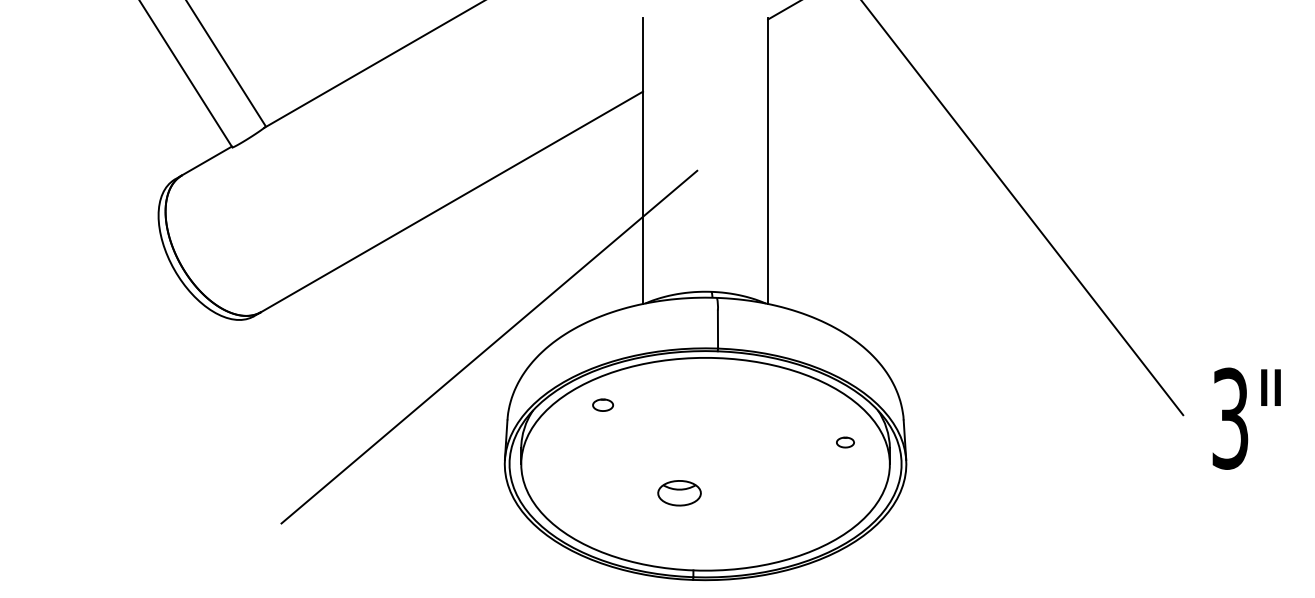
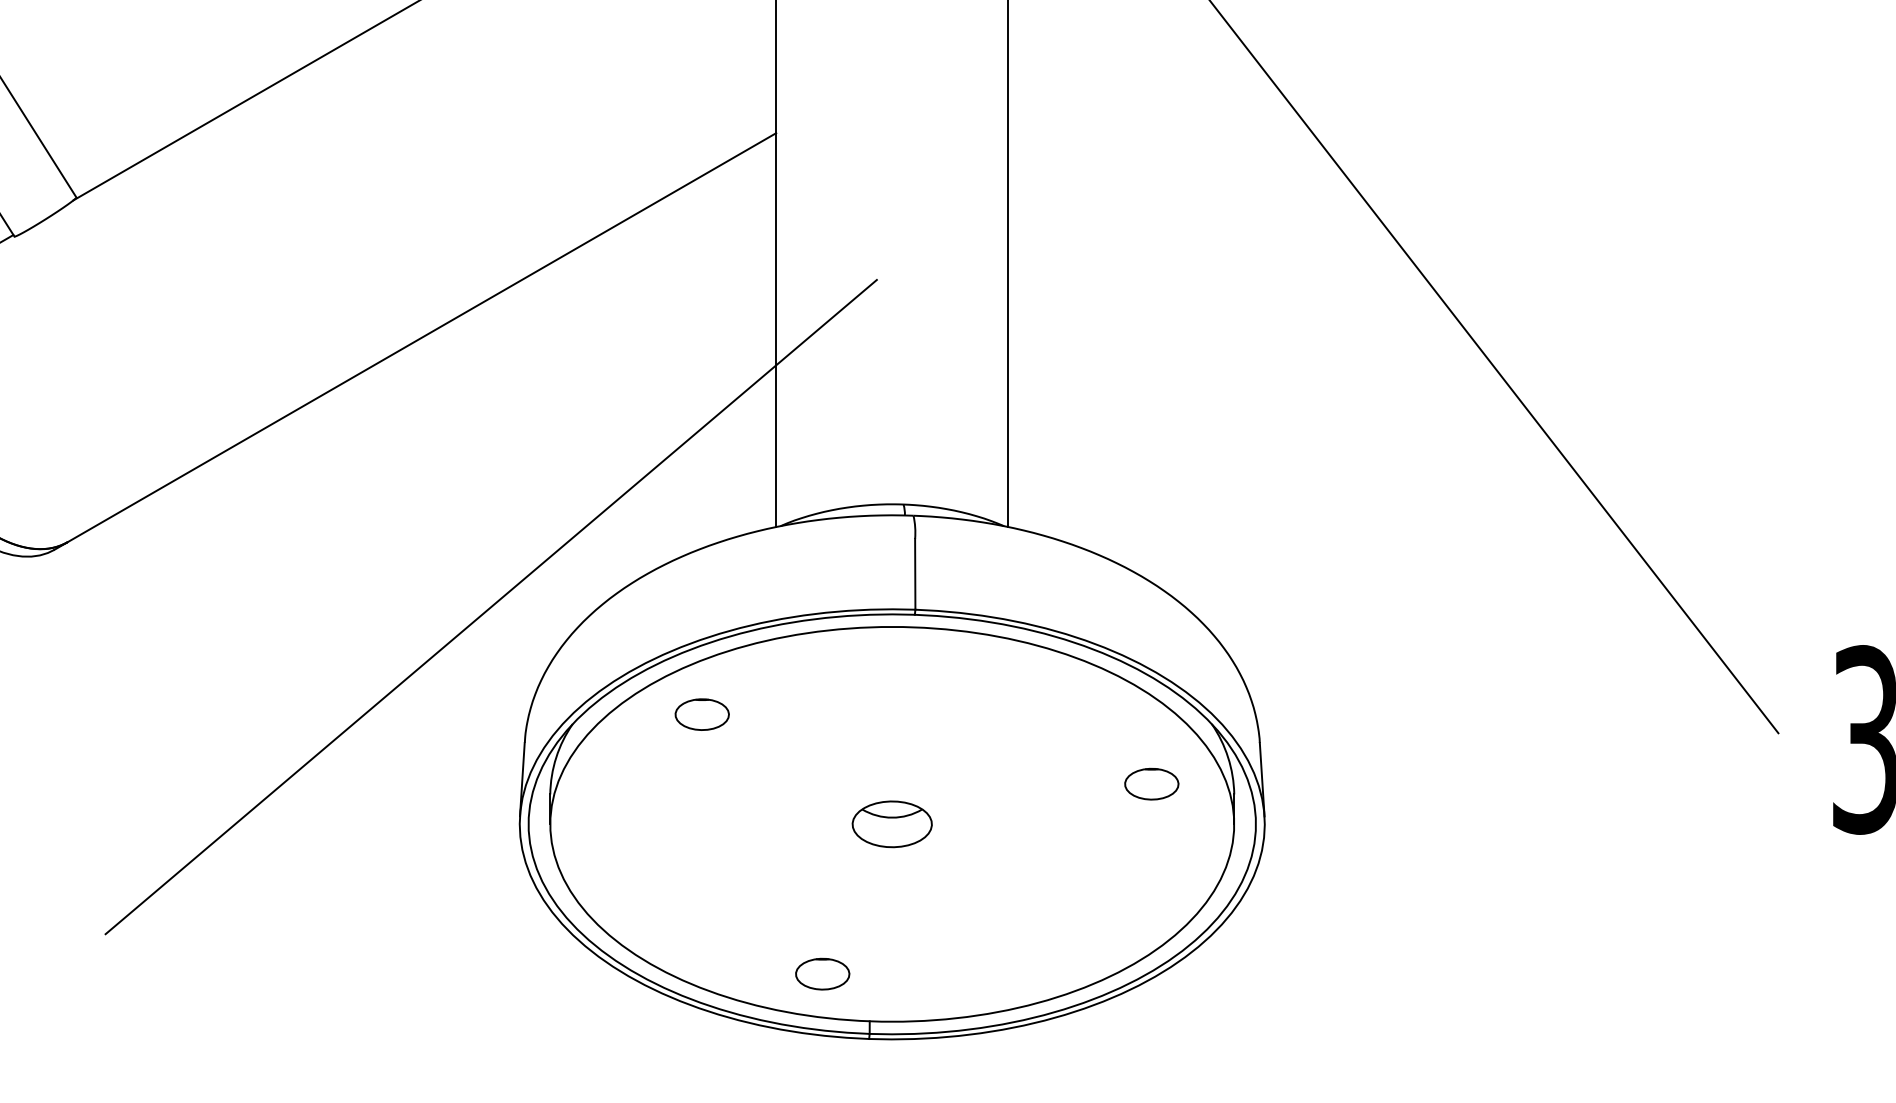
part: (602, 405) -> (701, 715), size x1.43
part: (845, 442) -> (1151, 783), size x1.67
part: (679, 493) -> (892, 824), moved
part: (667, 544) -> (821, 973), added

